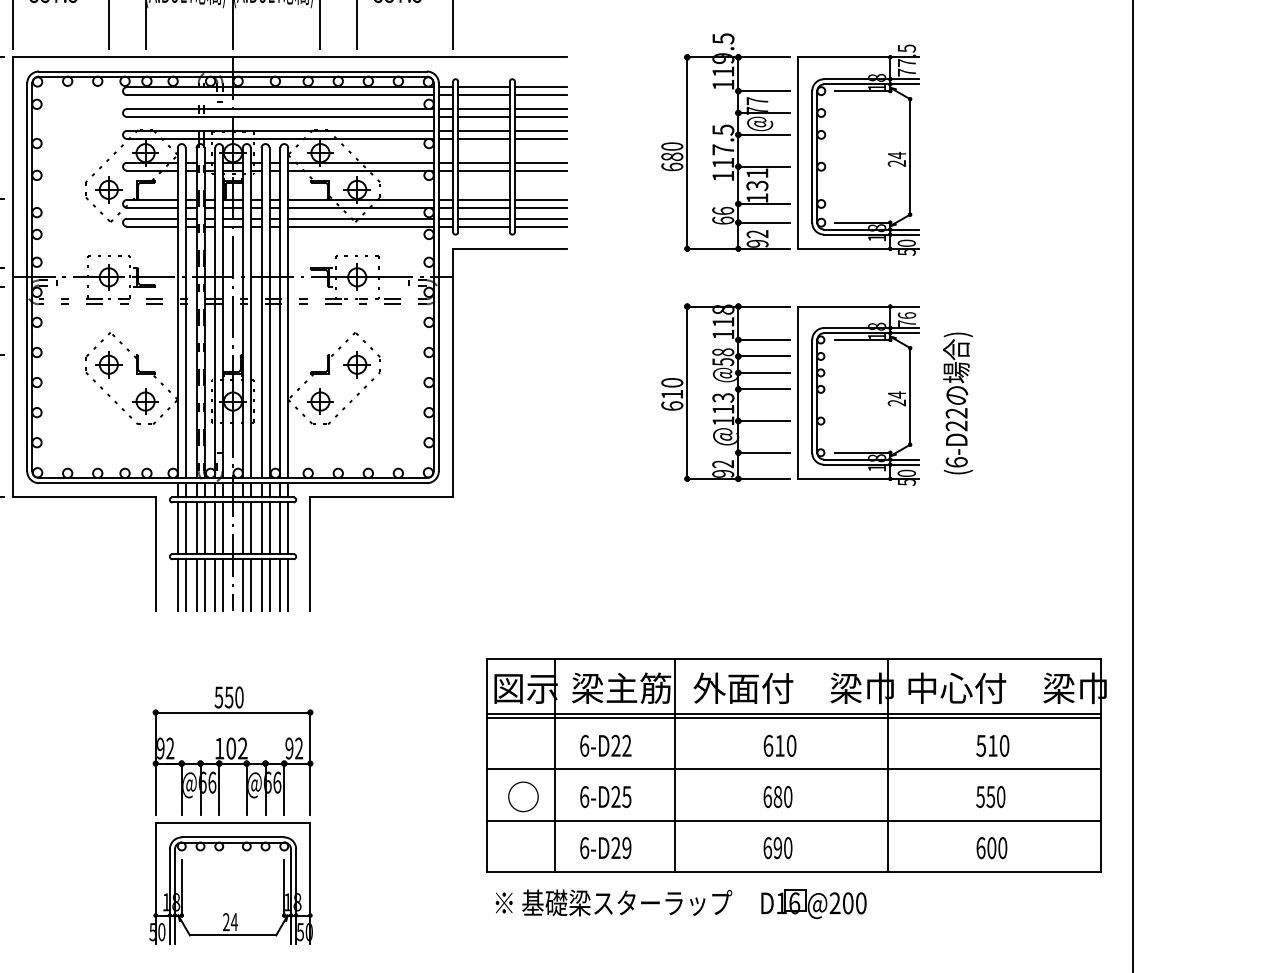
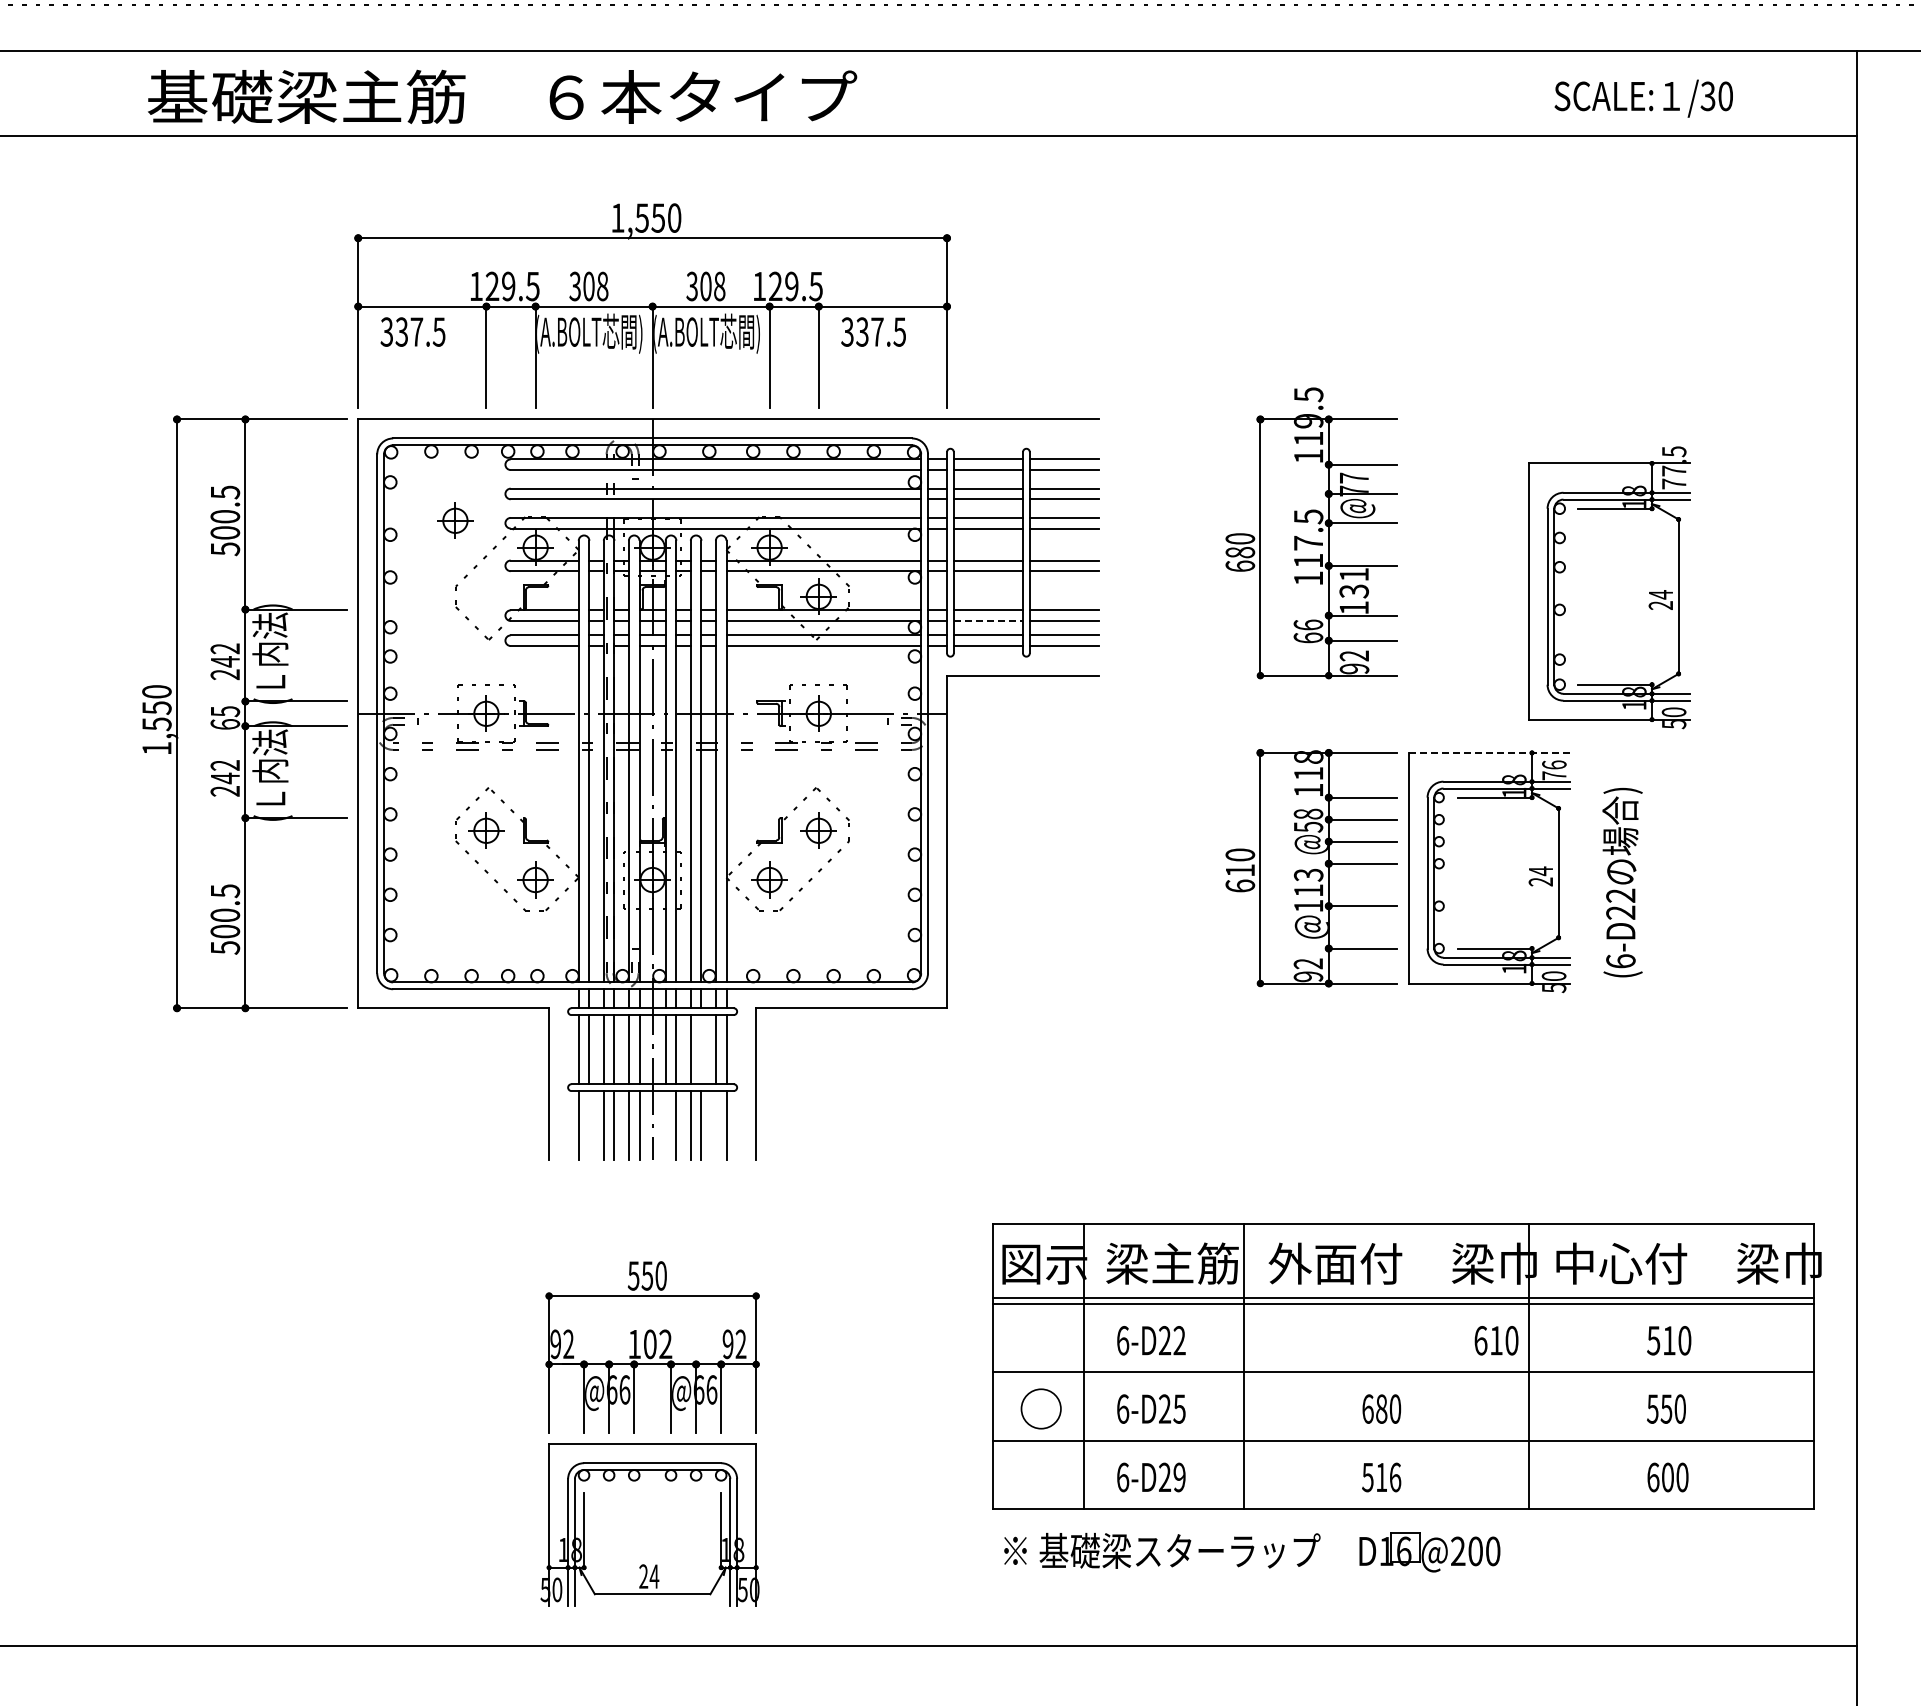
part: (858, 150) -> (1609, 587), moved
part: (108, 189) -> (455, 520), moved
line: (484, 207) -> (988, 620), solid -> dashed
line: (858, 306) -> (1489, 752), solid -> dashed
line: (269, 528) -> (701, 1049), removed
line: (185, 585) -> (589, 1125), removed
line: (242, 585) -> (665, 1125), removed
line: (280, 585) -> (715, 1125), removed
text: (780, 745) -> (1496, 1340), moved
text: (777, 848) -> (1381, 1477), 690 -> 516

